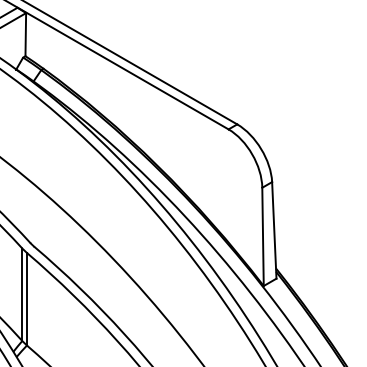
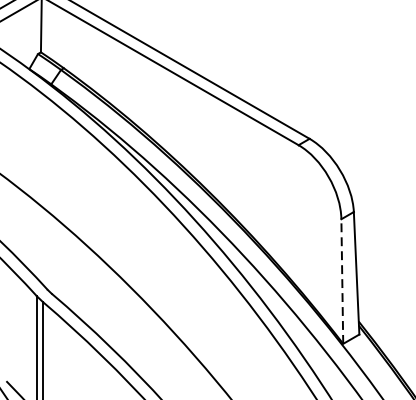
line: (263, 236) -> (342, 281), solid -> dashed

